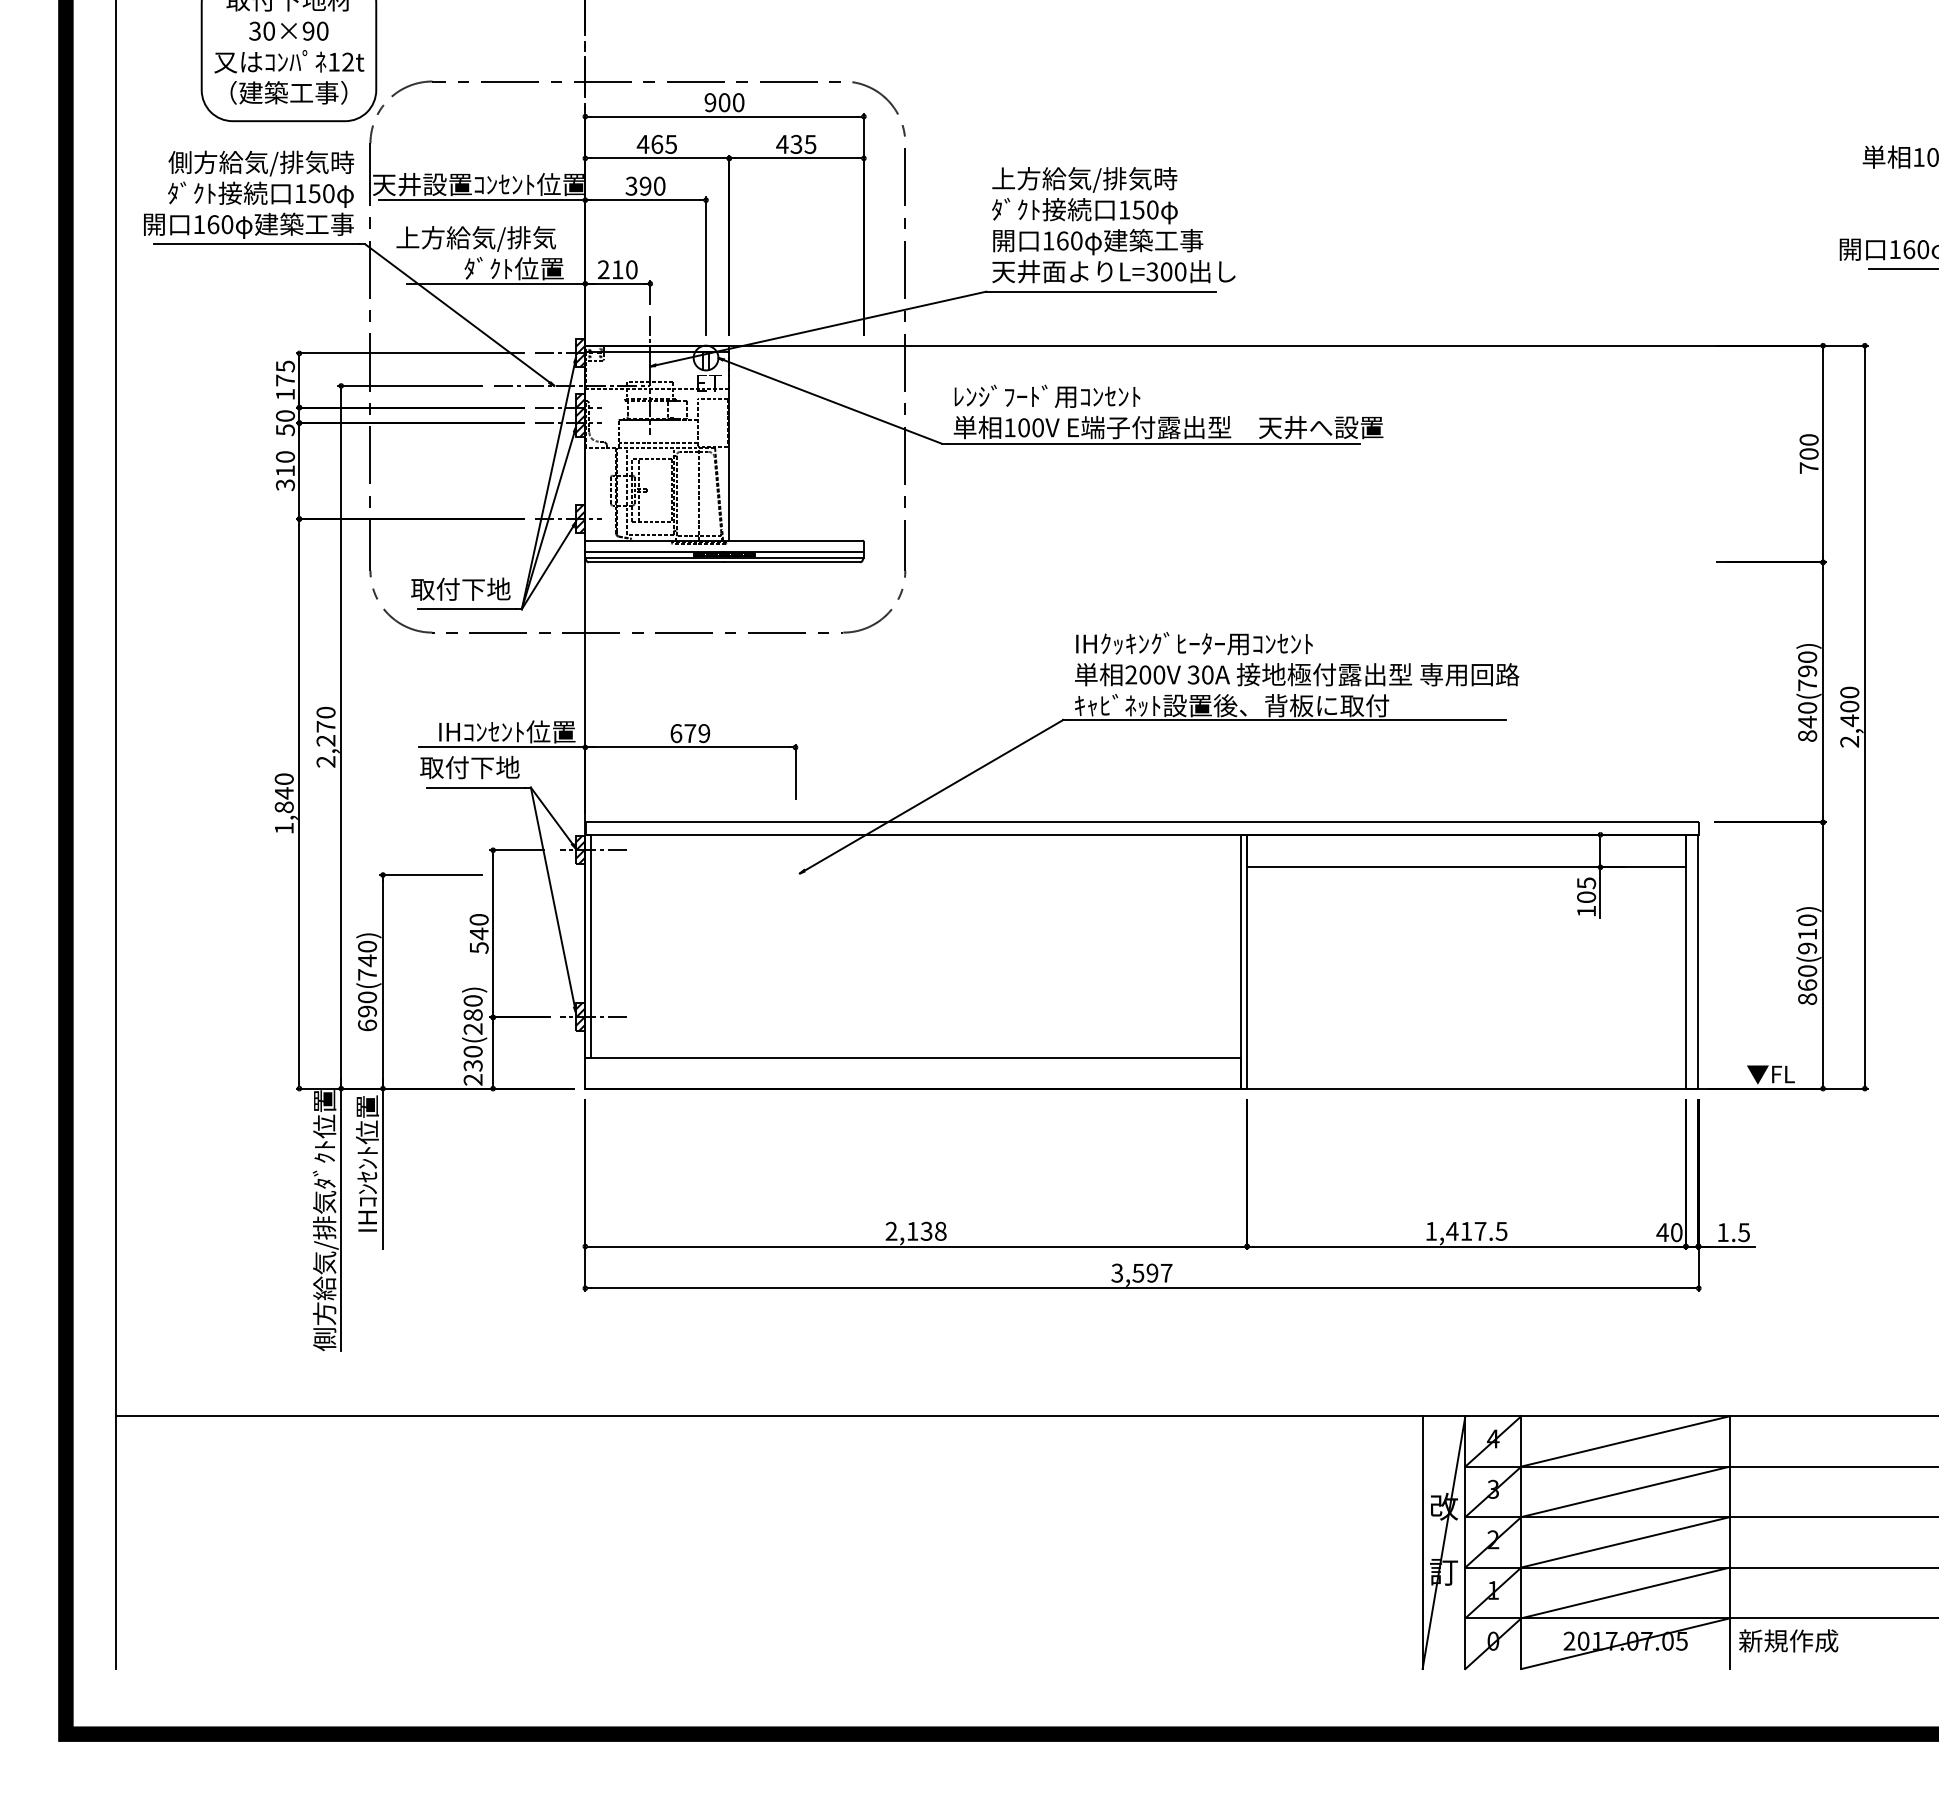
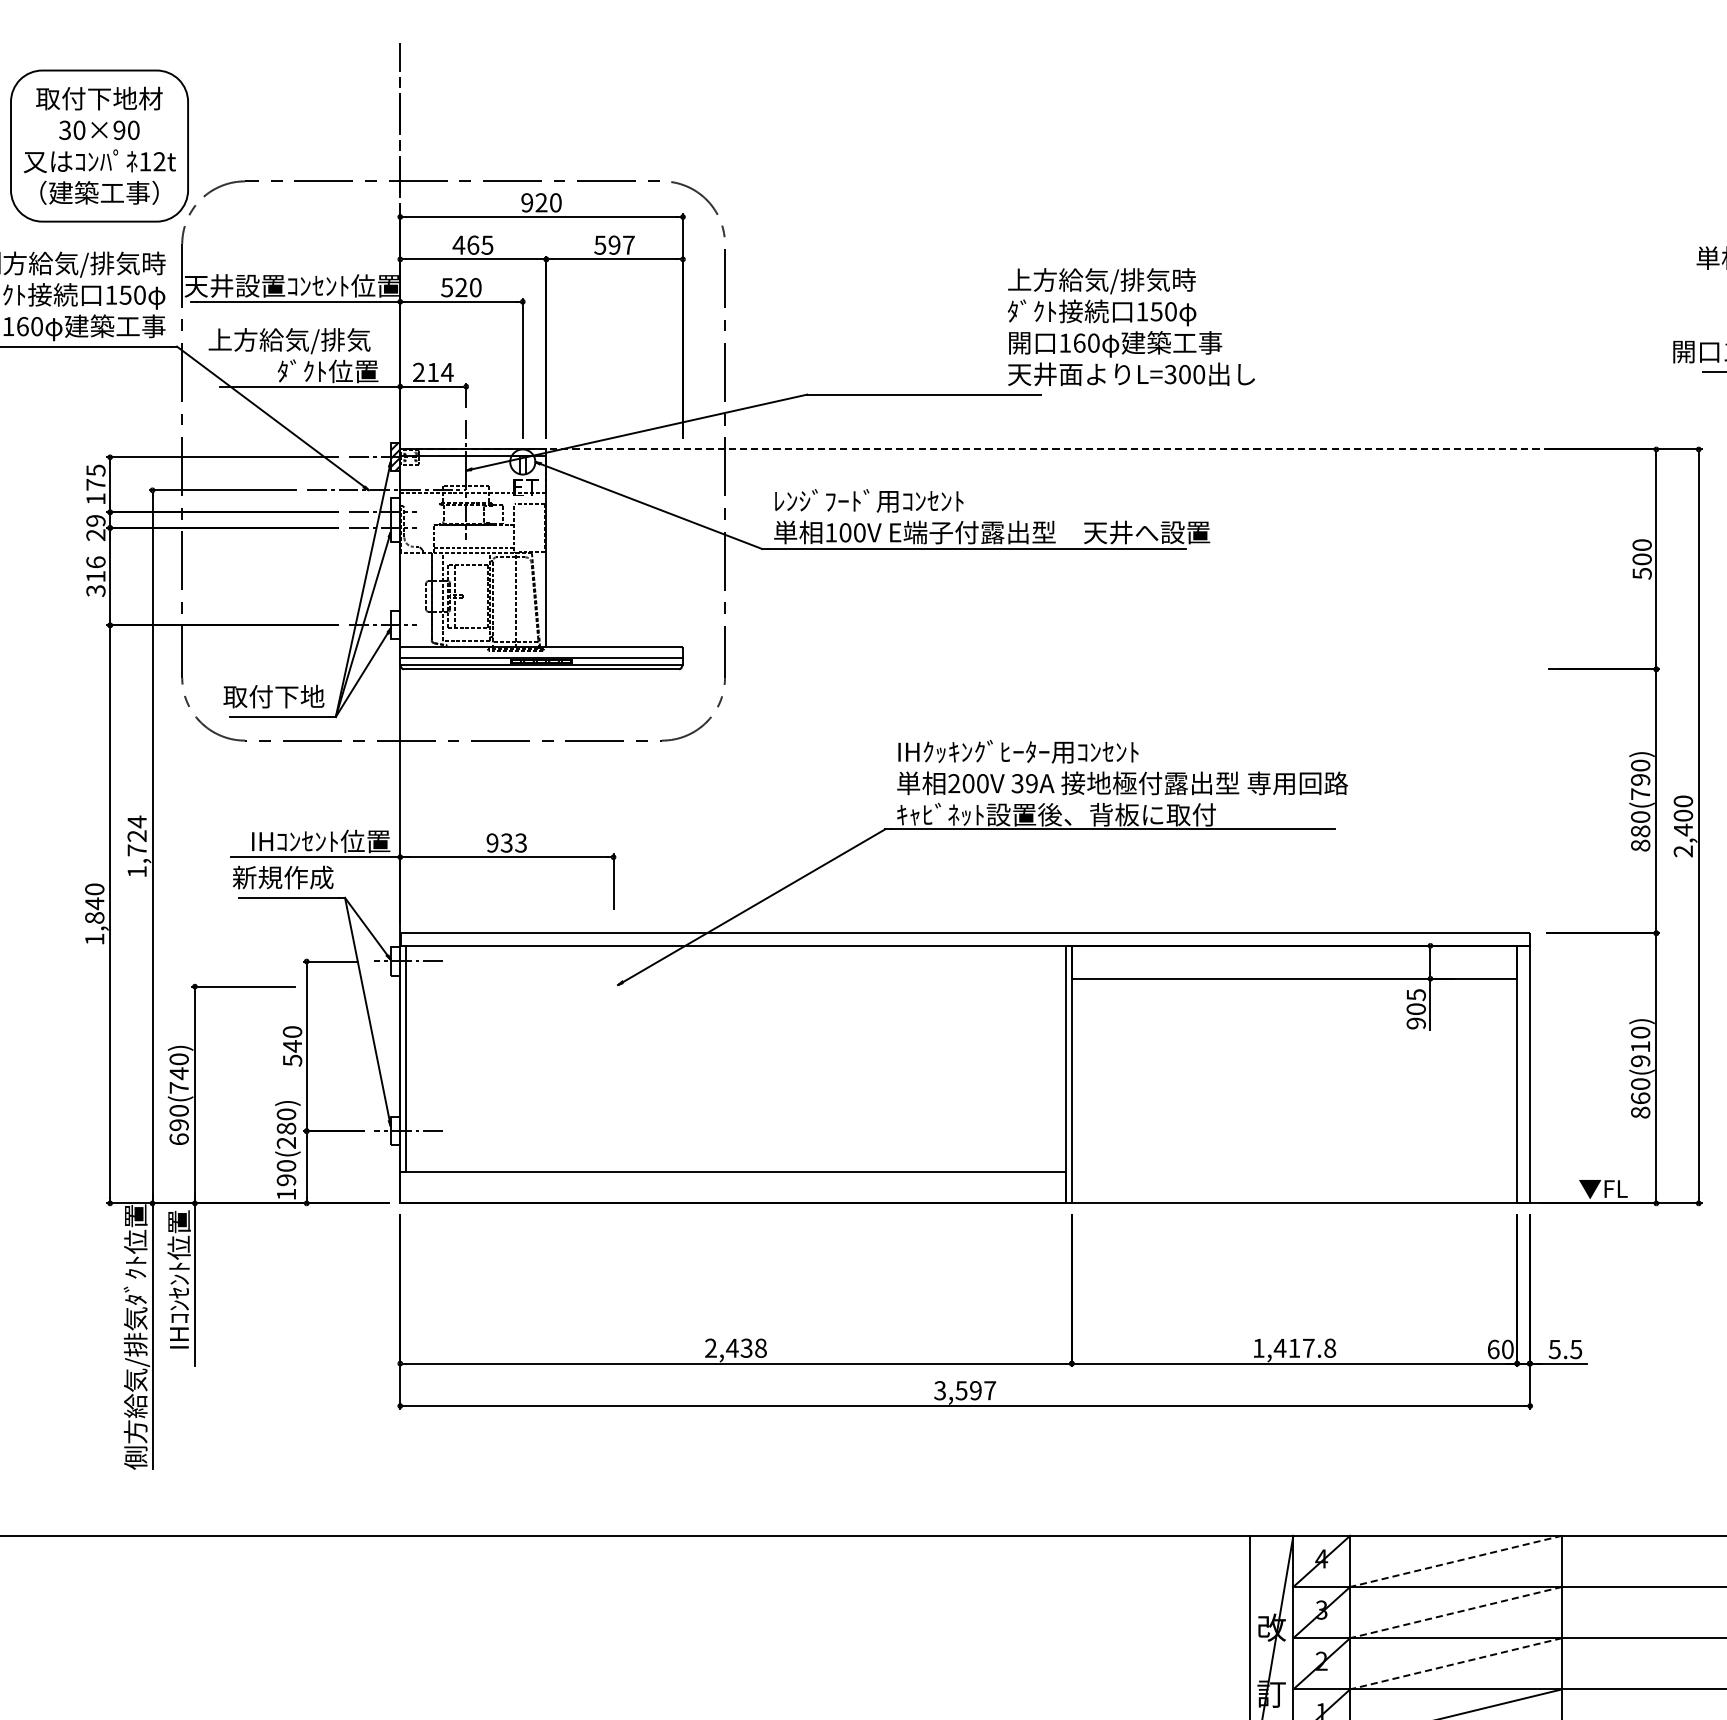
text: (724, 102) -> (541, 202), 900 -> 920
text: (796, 144) -> (614, 245), 435 -> 597
text: (638, 185) -> (454, 286), 390 -> 520
text: (1113, 225) -> (1131, 327), moved
text: (631, 269) -> (447, 372), 210 -> 214
line: (1190, 345) -> (1014, 449), solid -> dashed
hatch: (580, 414) -> (395, 519), removed
text: (284, 423) -> (94, 528), 50 -> 29
text: (285, 456) -> (96, 561), 310 -> 316
text: (1808, 468) -> (1641, 574), 700 -> 500
hatch: (580, 518) -> (395, 624), removed
text: (1207, 674) -> (1031, 783), 30A -> 39A
text: (1807, 721) -> (1640, 830), 840(790) -> 880(790)
text: (690, 733) -> (507, 843), 679 -> 933
text: (325, 736) -> (136, 846), 2,270 -> 1,724
text: (469, 767) -> (282, 877), 取付下地 -> 新規作成
hatch: (580, 850) -> (395, 961), removed
text: (1586, 911) -> (1416, 1023), 105 -> 905
hatch: (580, 1017) -> (395, 1131), removed
text: (472, 1072) -> (285, 1187), 230(280) -> 190(280)
text: (1501, 1230) -> (1330, 1347), 1,417.5 -> 1,417.8
text: (912, 1231) -> (732, 1348), 2,138 -> 2,438
text: (1662, 1232) -> (1493, 1349), 40 -> 60
text: (1722, 1232) -> (1554, 1349), 1.5 -> 5.5
line: (1625, 1441) -> (1455, 1561), solid -> dashed
line: (1625, 1491) -> (1455, 1612), solid -> dashed
line: (1625, 1542) -> (1455, 1663), solid -> dashed

